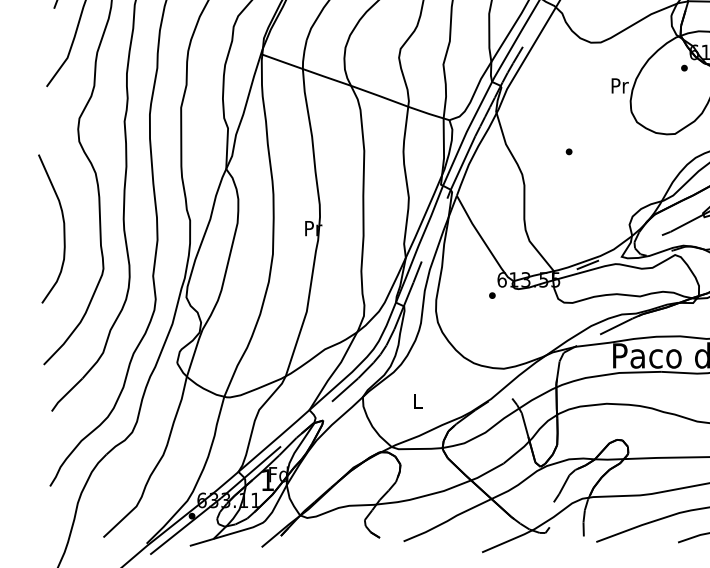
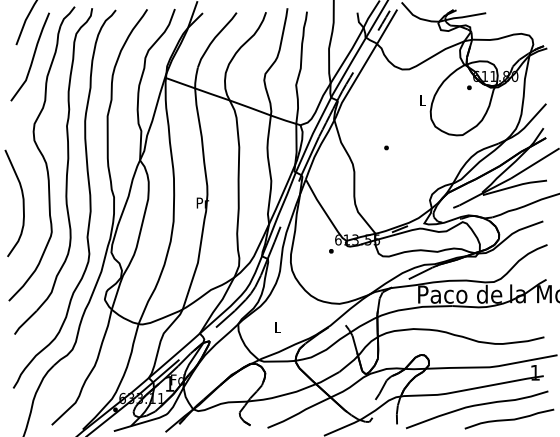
text: (620, 85) -> (423, 100), Pr -> L

